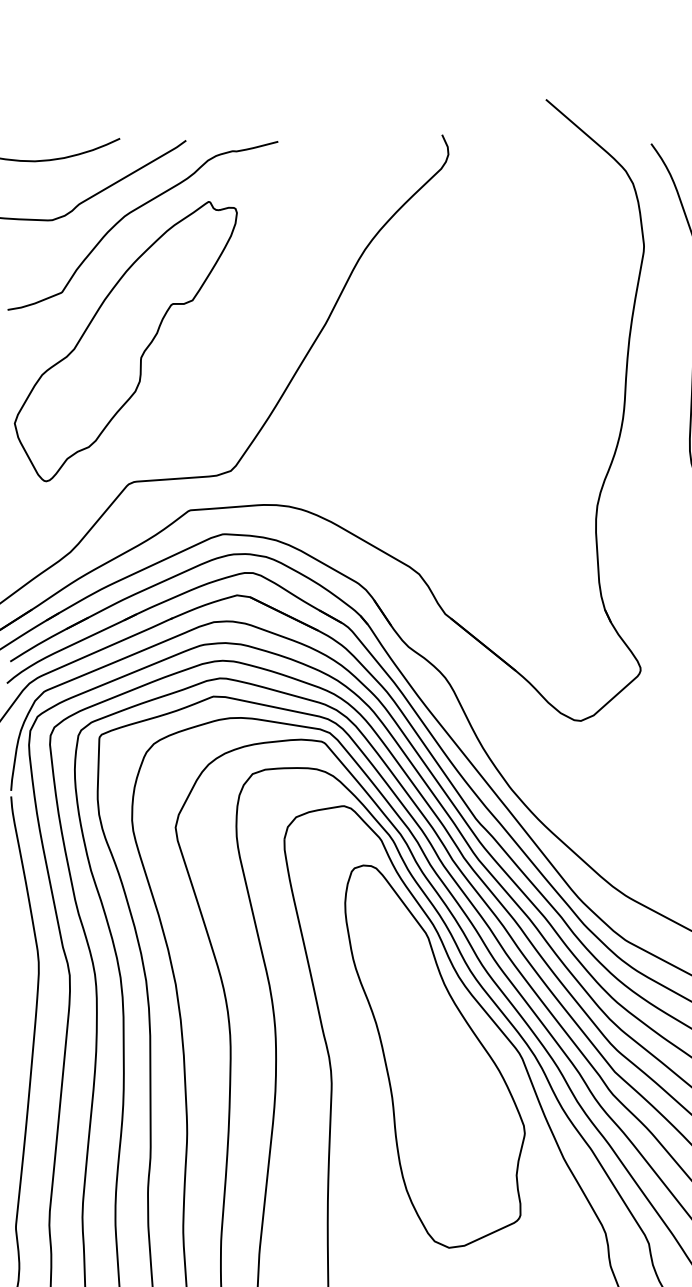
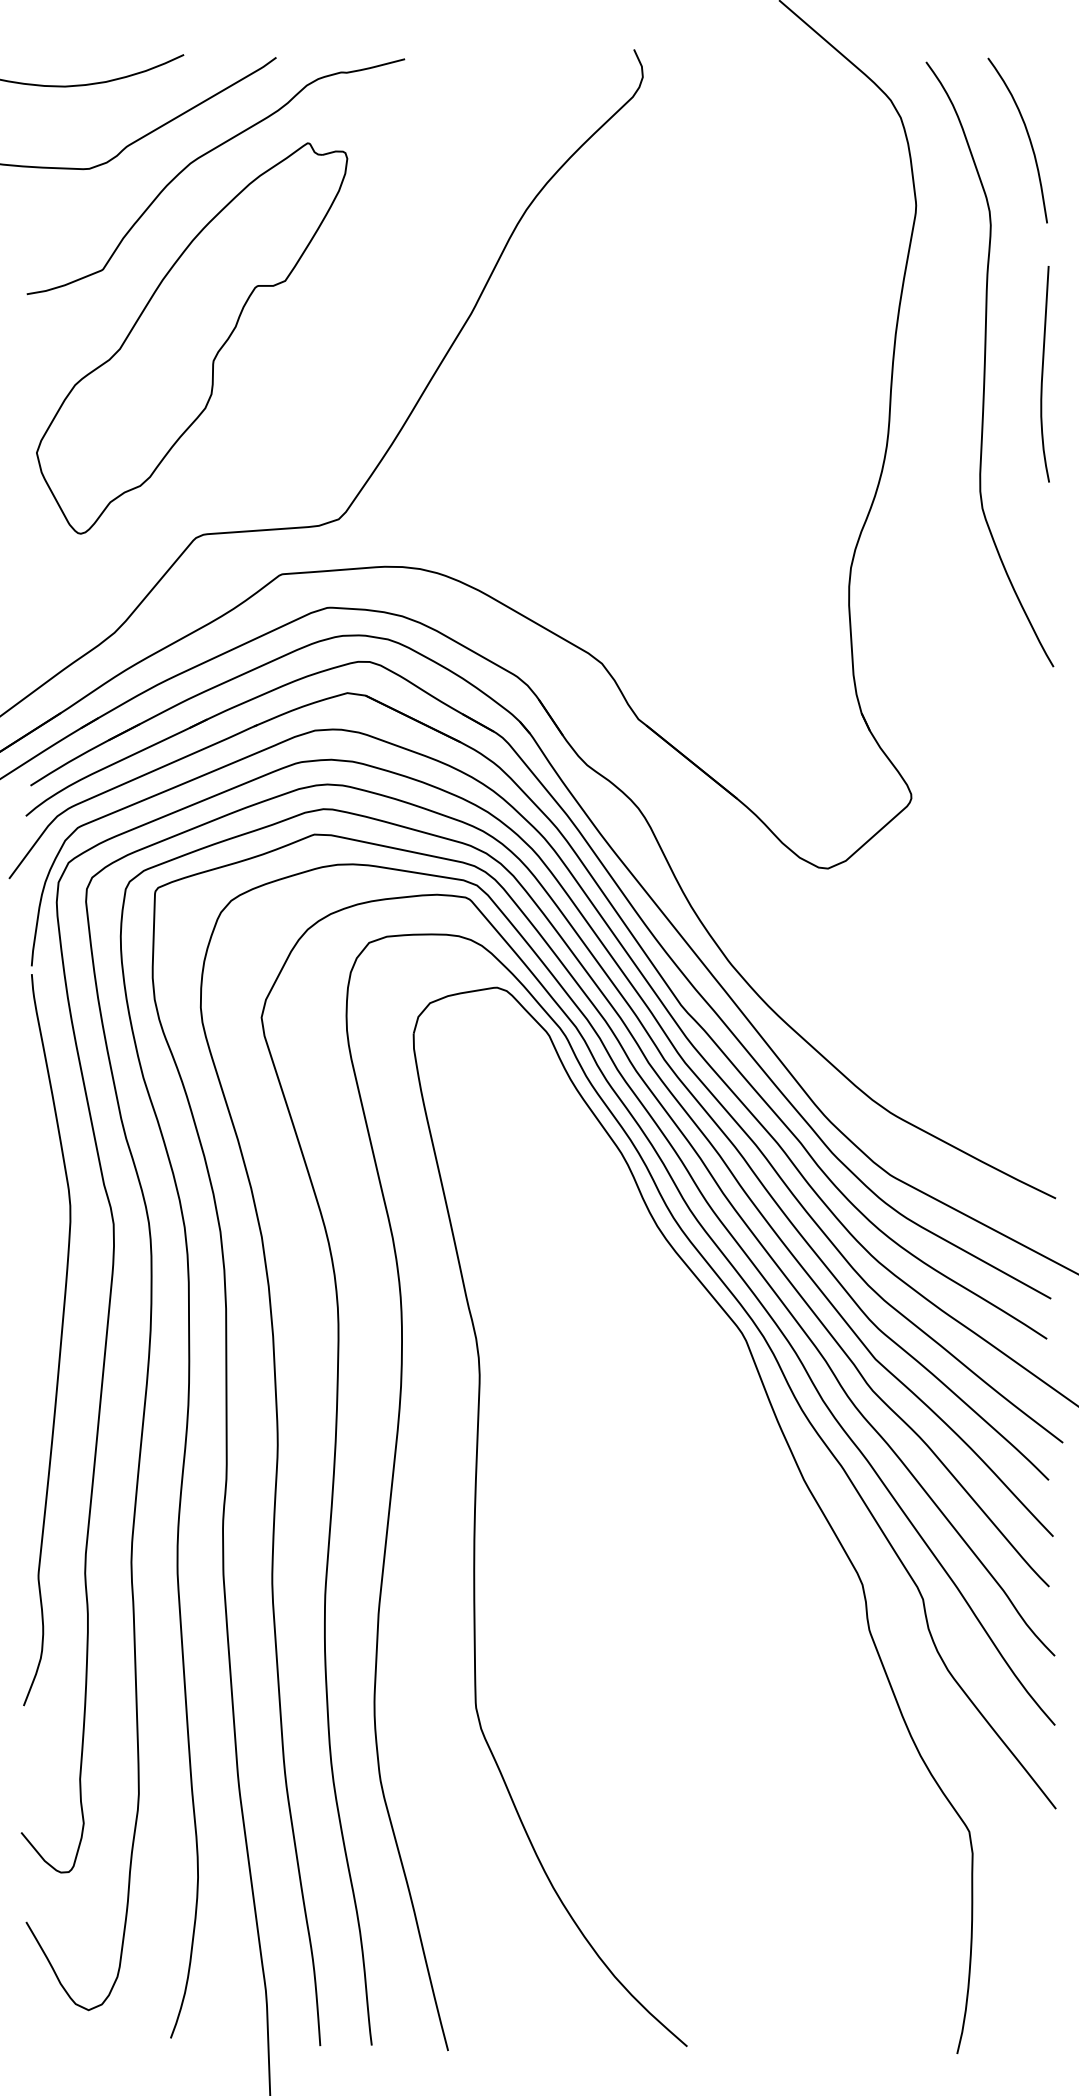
part: (434, 1056) -> (623, 1337), removed

